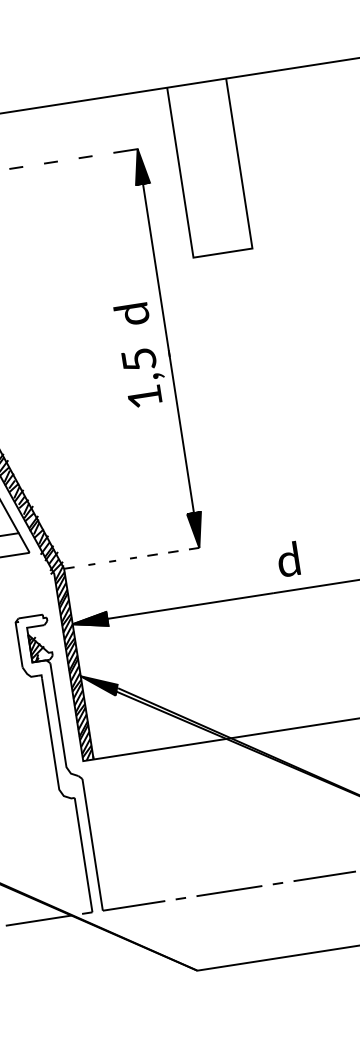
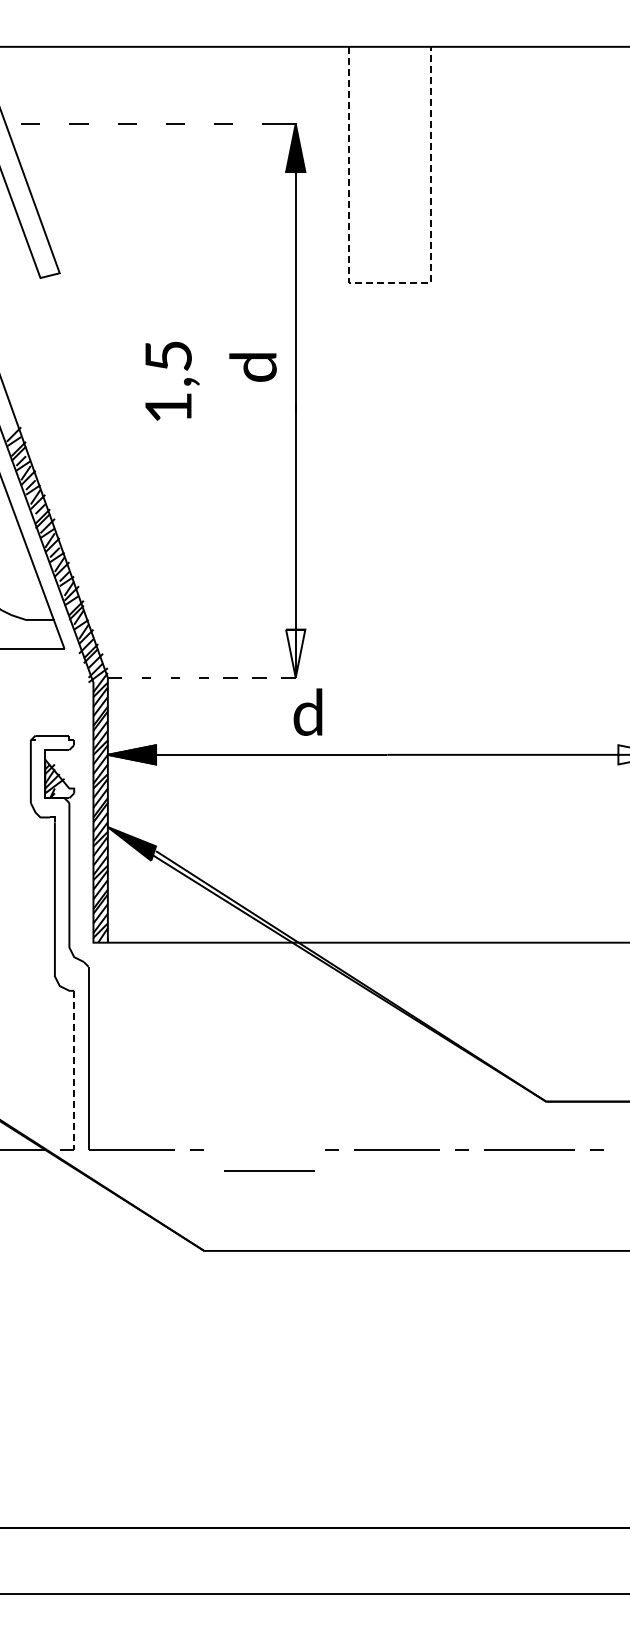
line: (222, 252) -> (389, 282), solid -> dashed
text: (131, 314) -> (252, 367), moved
text: (144, 376) -> (172, 380), moved
fill: (196, 530) -> (295, 653), removed
text: (287, 559) -> (307, 711), moved
line: (83, 855) -> (74, 1070), solid -> dashed
line: (229, 890) -> (269, 1170), moved

